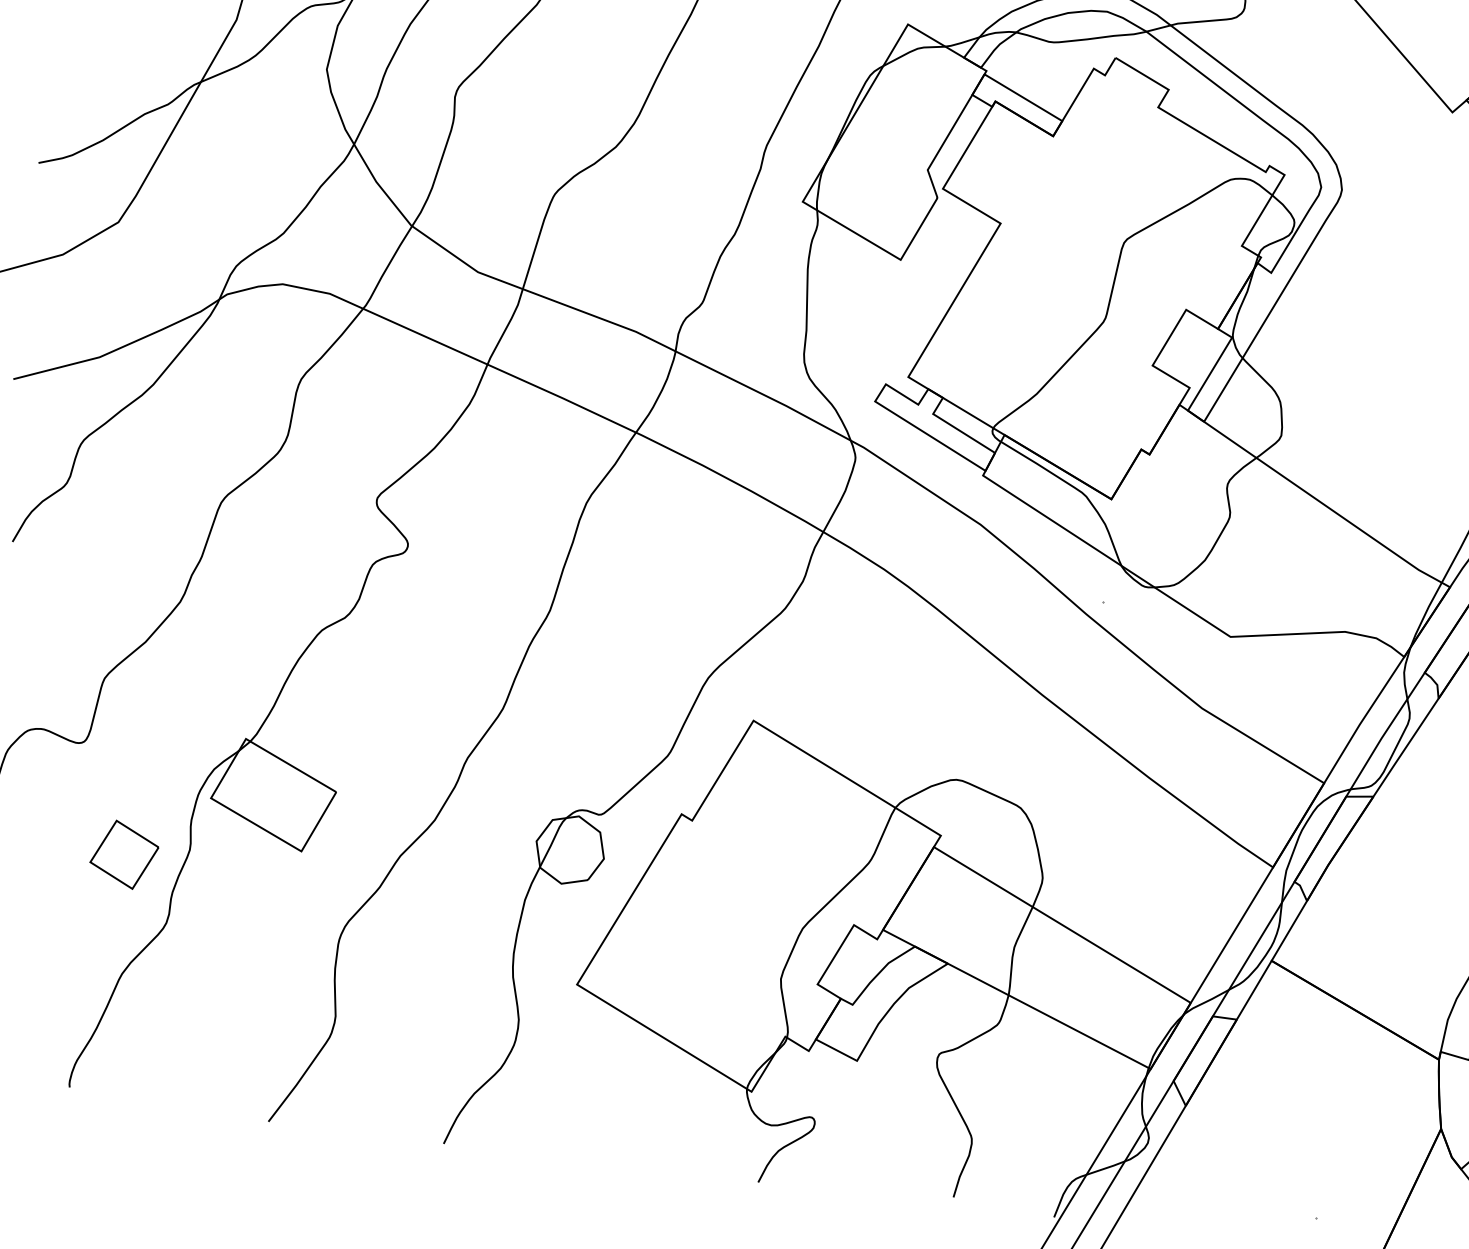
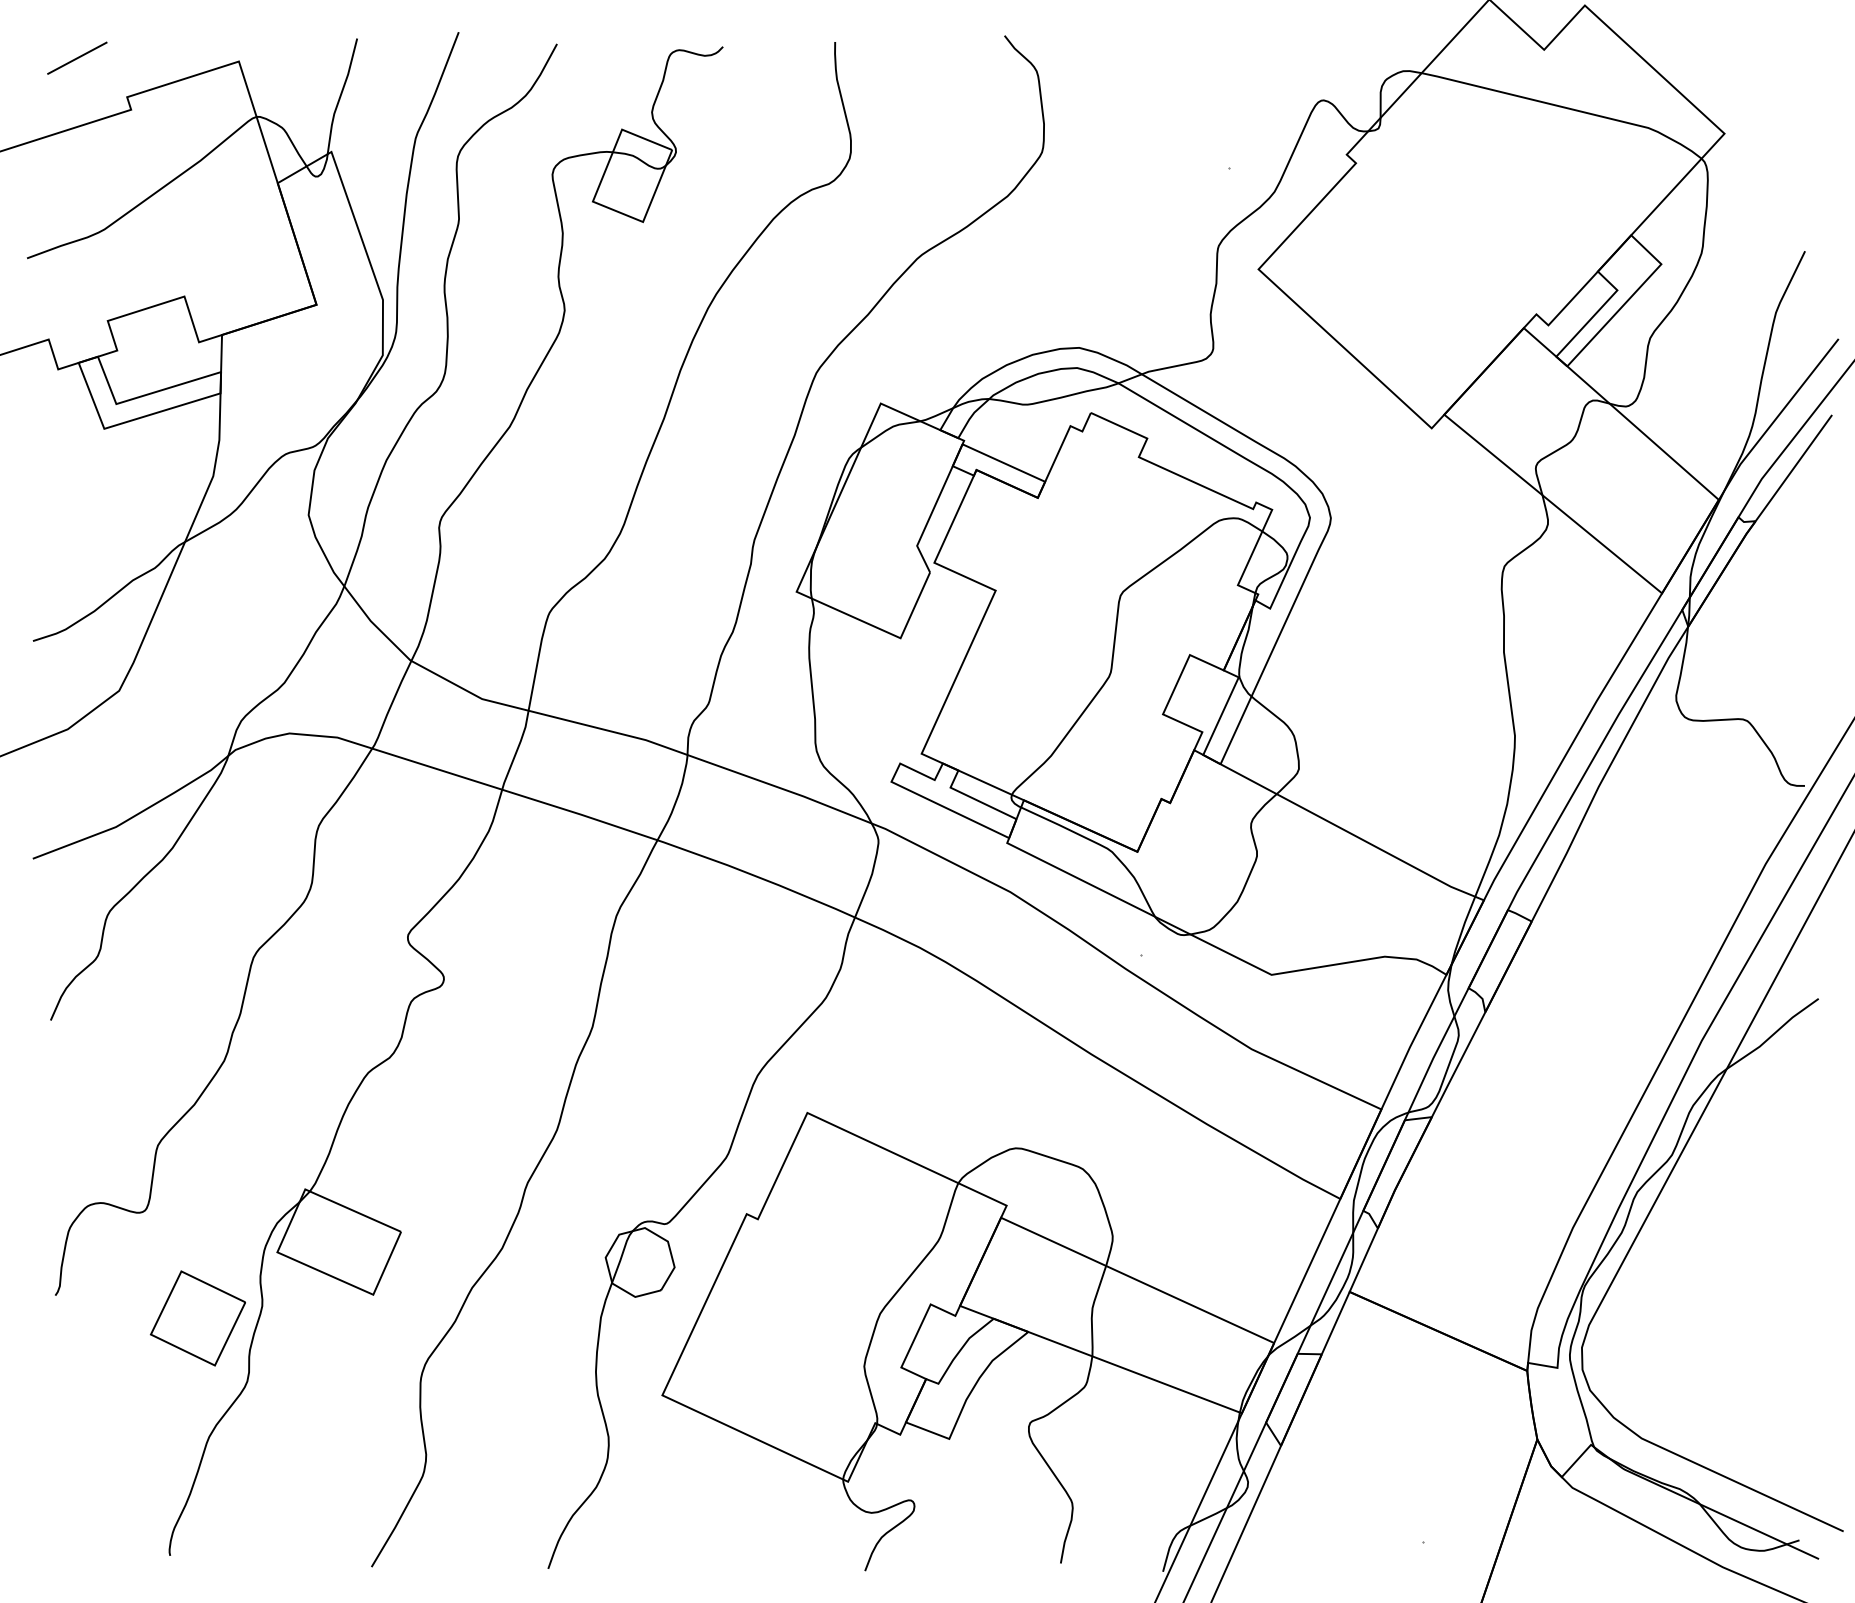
part: (124, 854) -> (197, 1318), size x1.43

